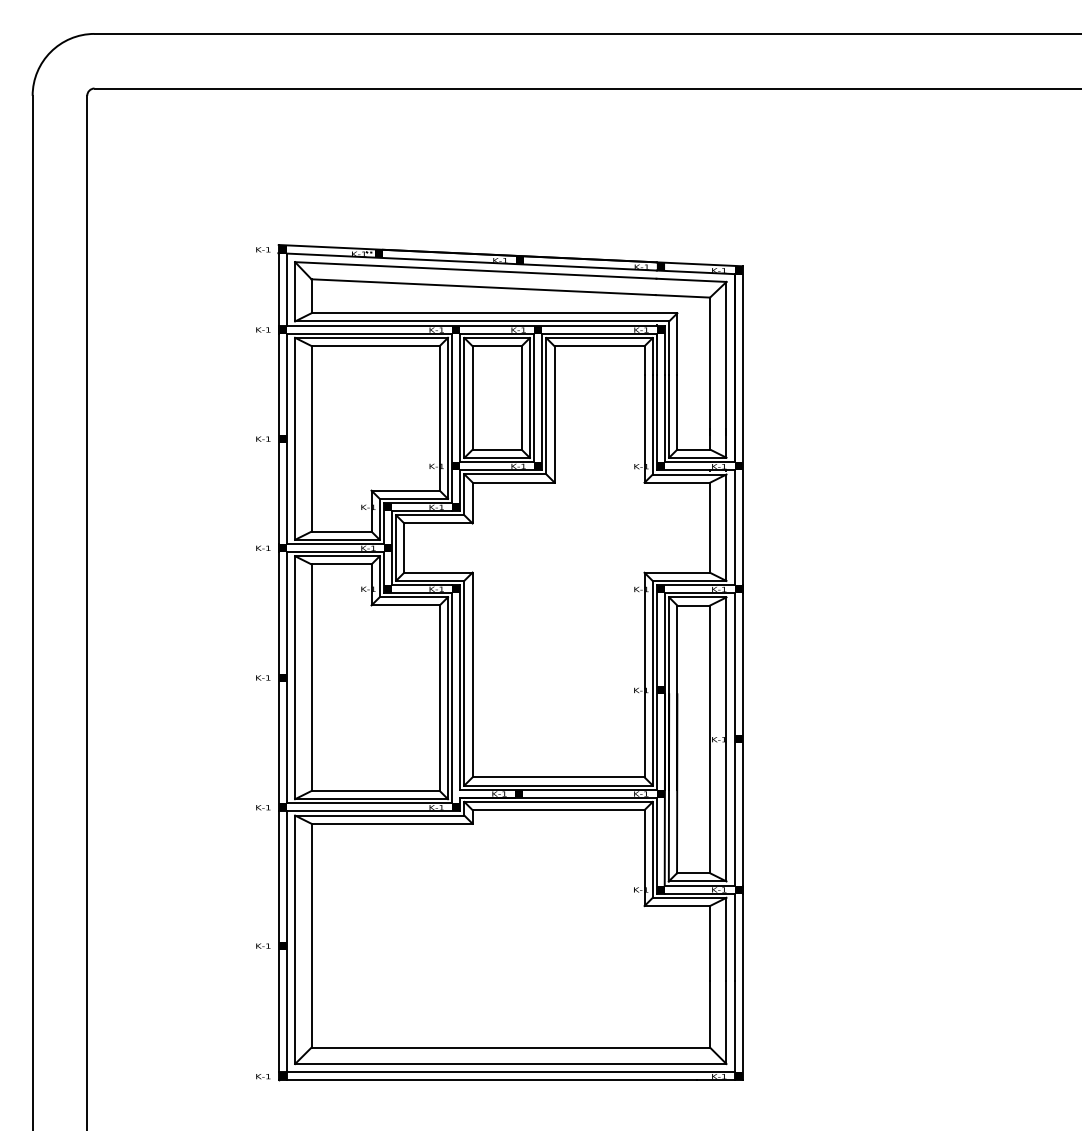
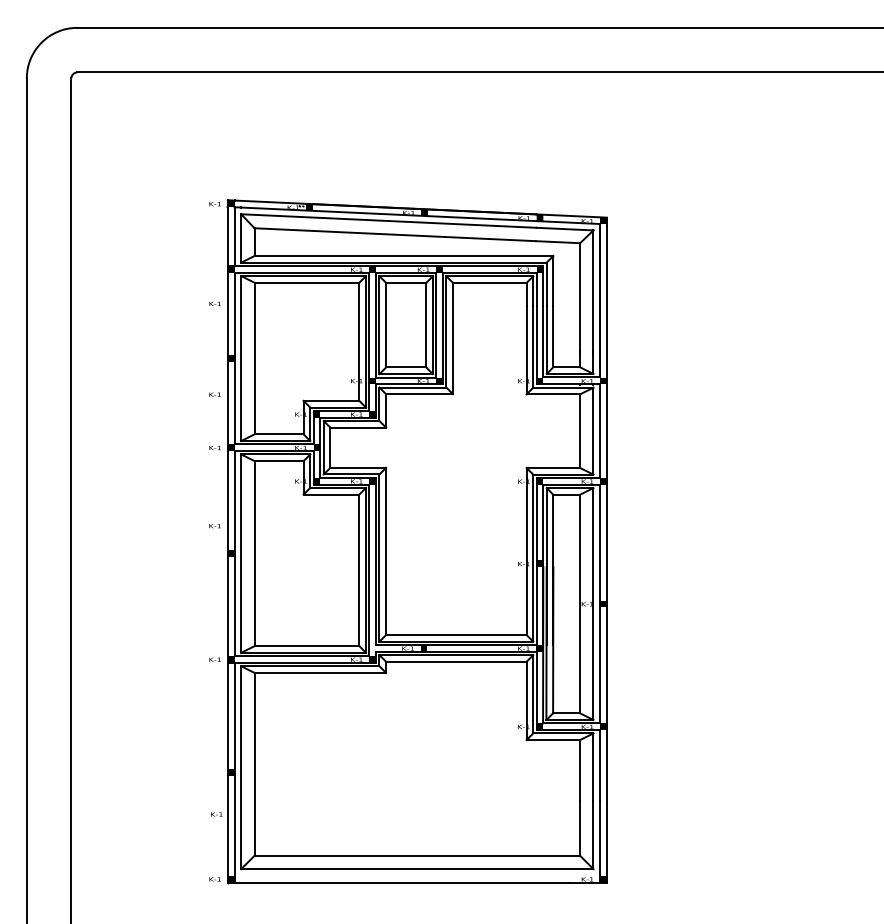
text: (263, 329) -> (215, 303), moved
text: (263, 438) -> (215, 394), moved
text: (263, 677) -> (215, 525), moved
text: (263, 945) -> (216, 813), moved
line: (506, 1072) -> (413, 876), removed

